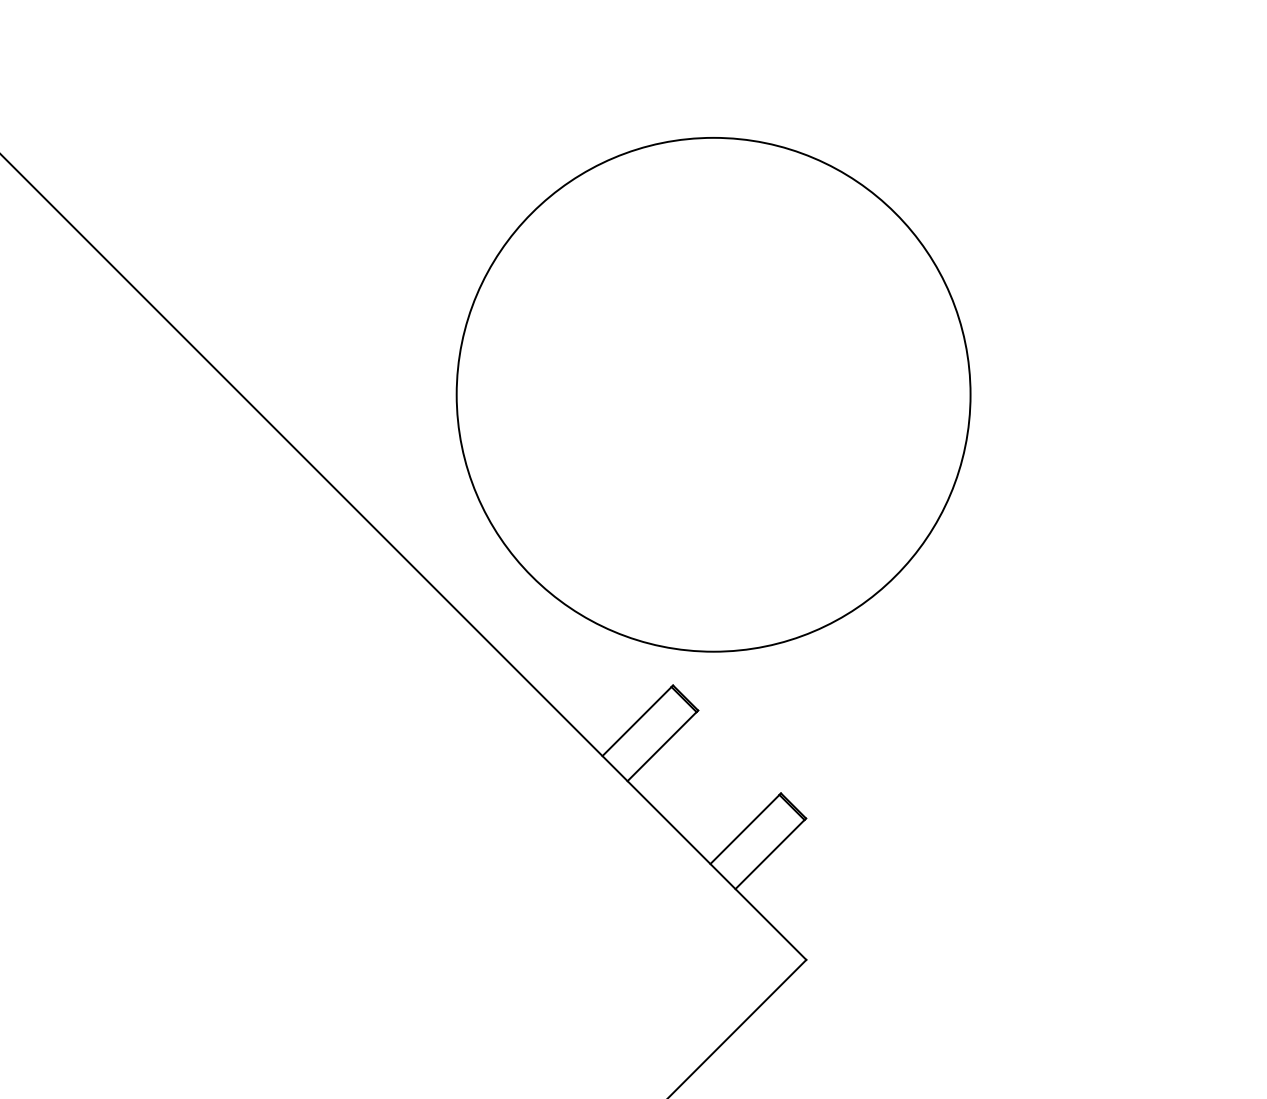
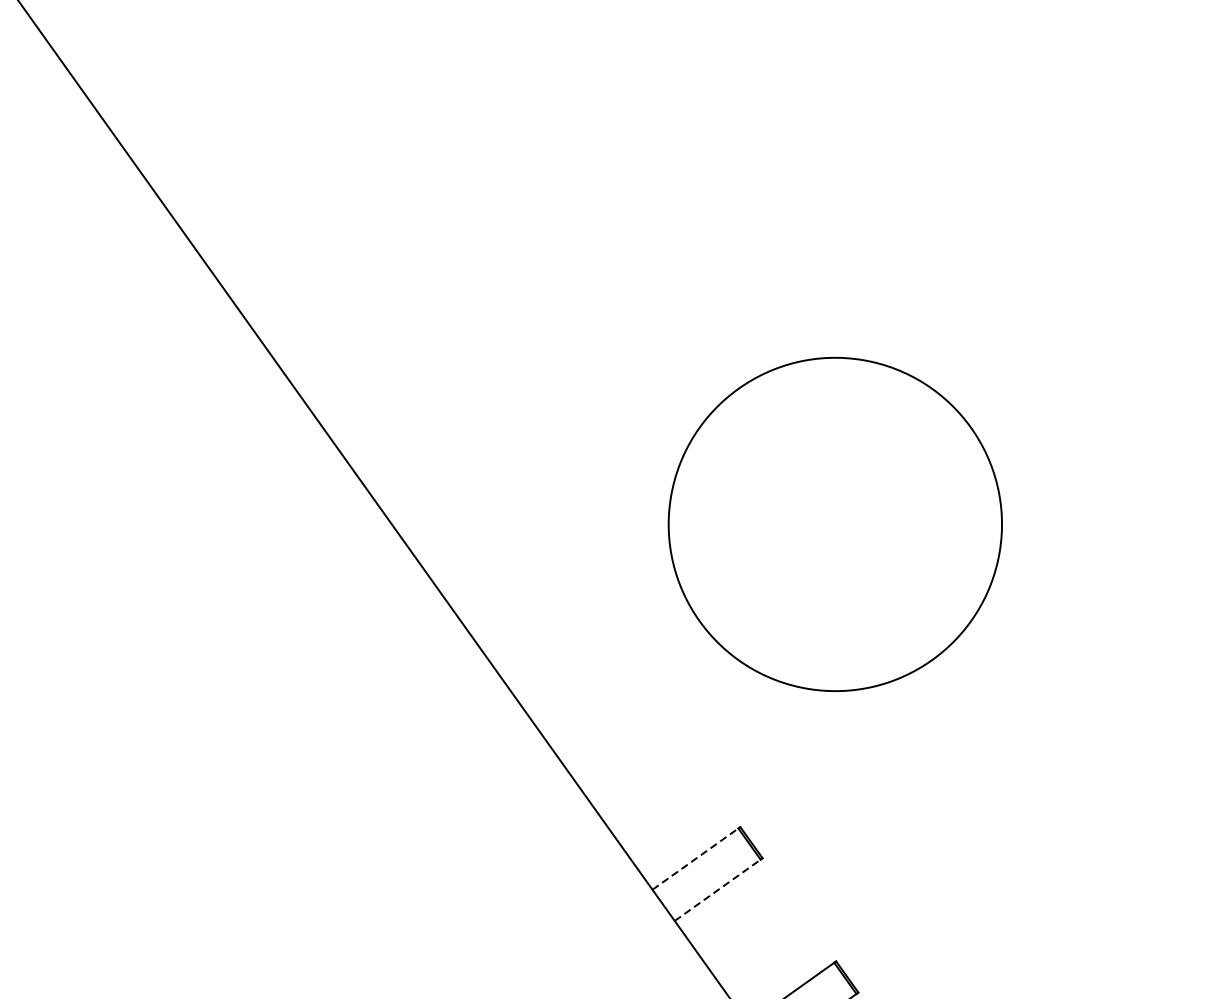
circle: (713, 394) -> (835, 524), size x0.6
line: (637, 721) -> (695, 859), solid -> dashed
line: (662, 746) -> (718, 890), solid -> dashed

